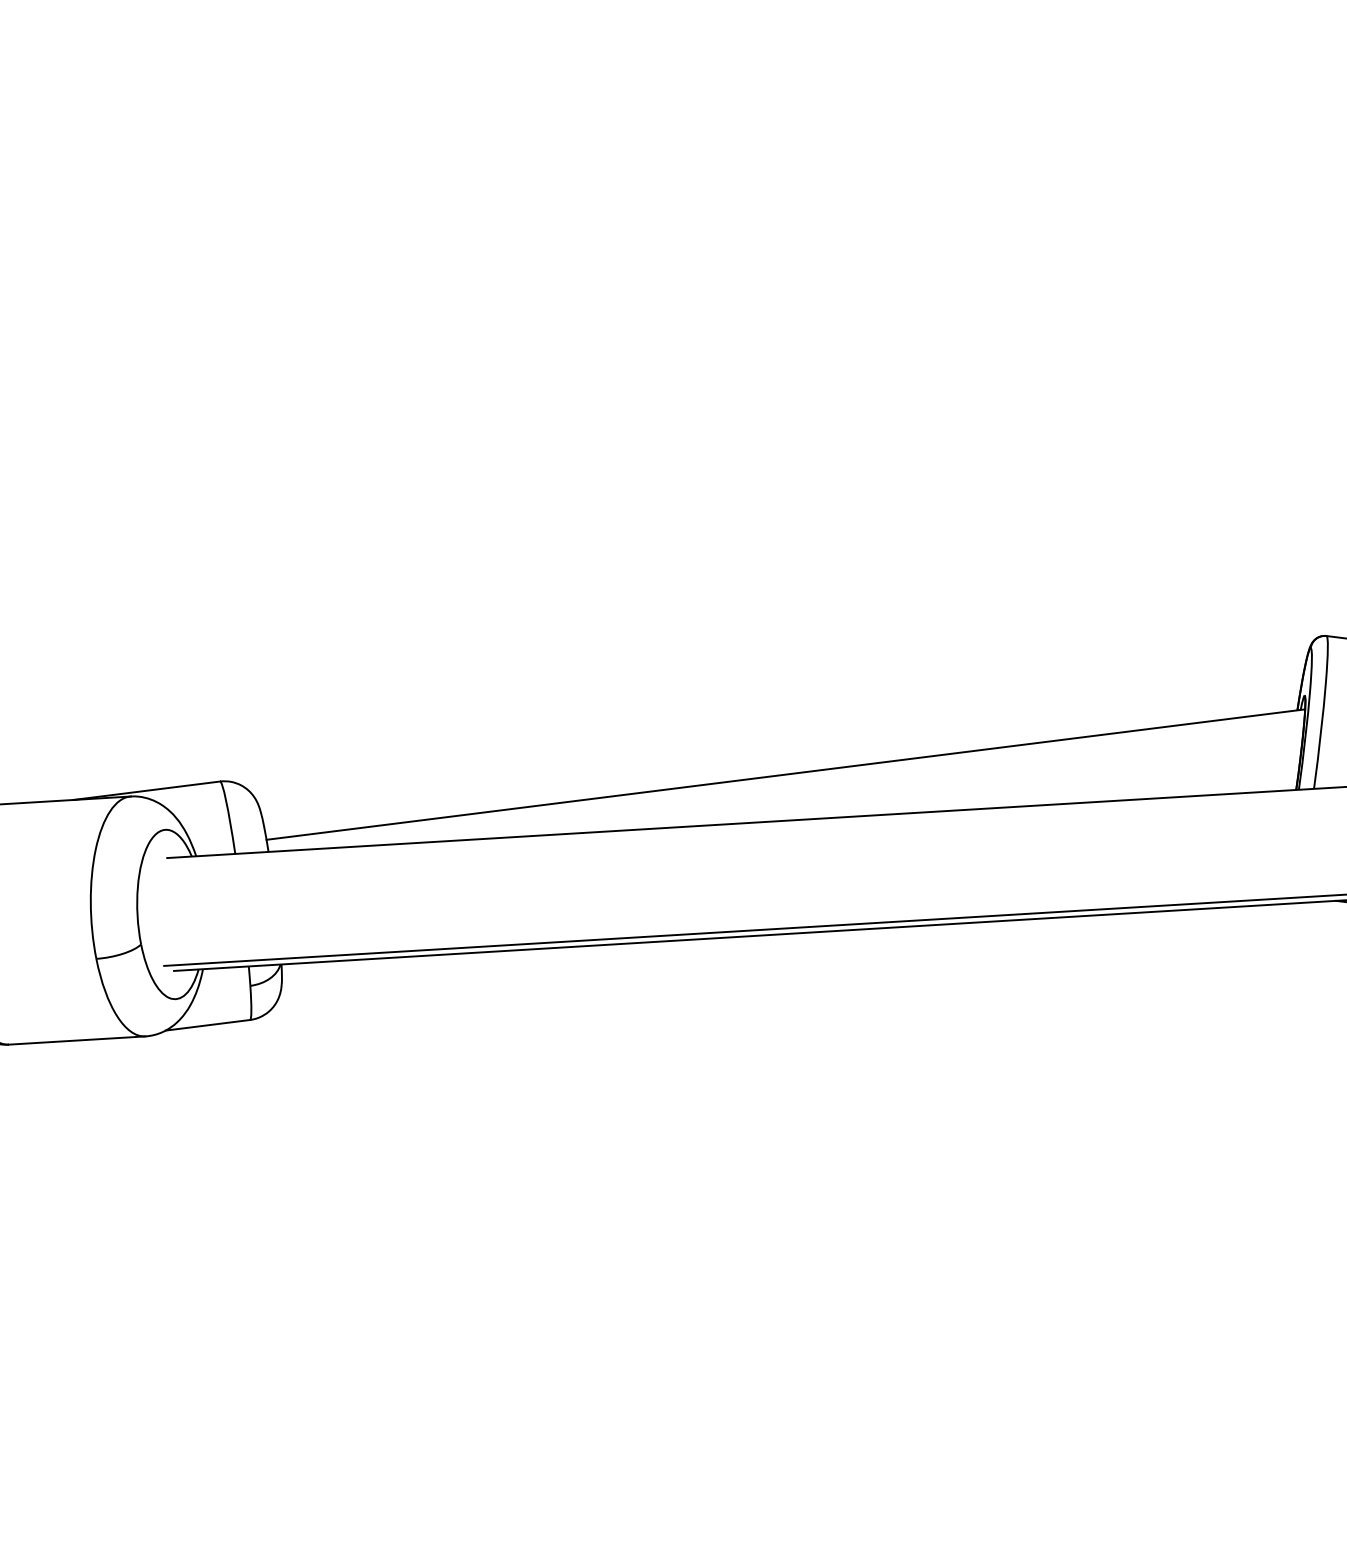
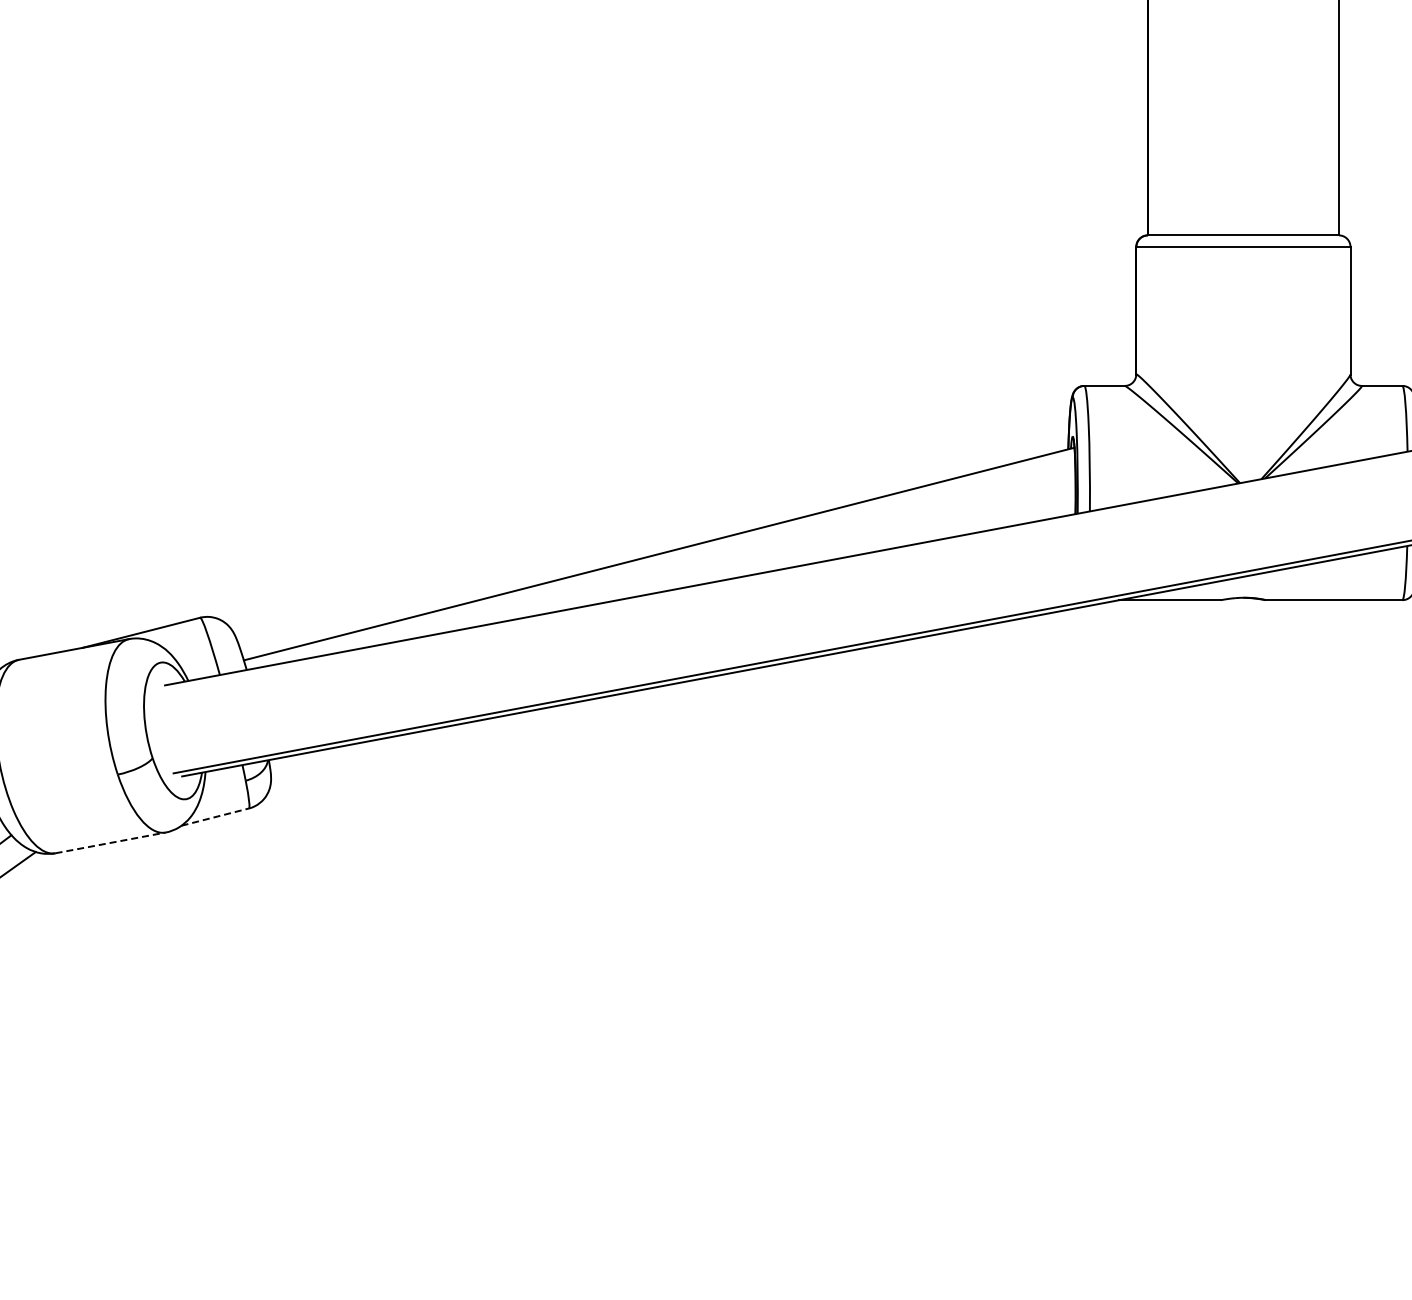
line: (208, 1025) -> (215, 817), solid -> dashed
line: (77, 1039) -> (110, 842), solid -> dashed

